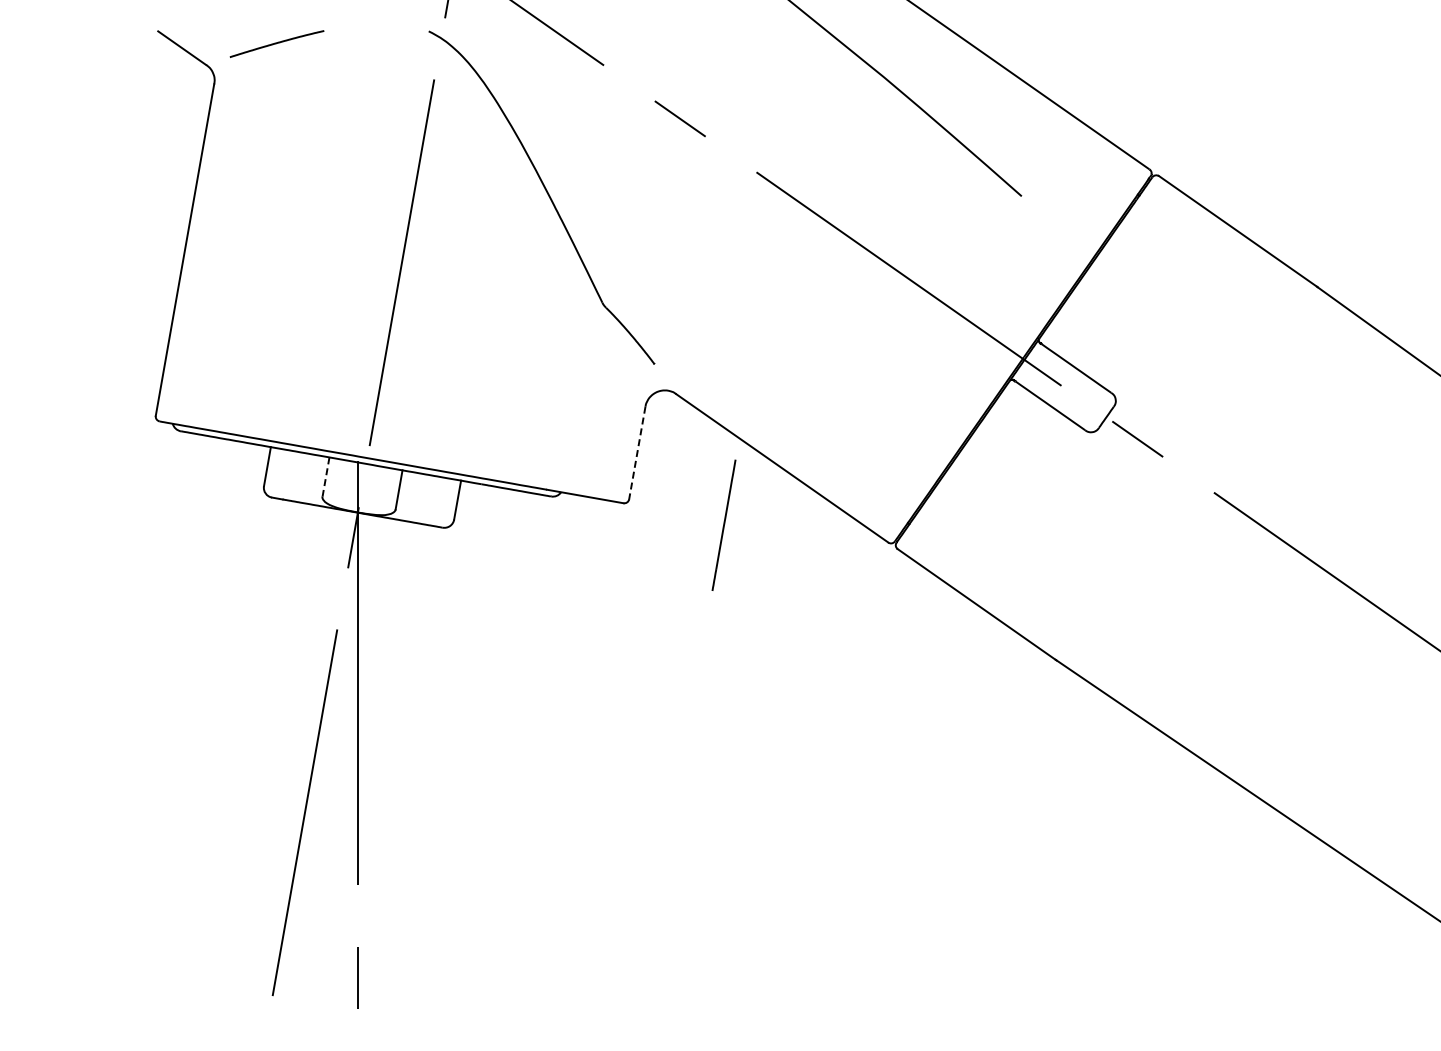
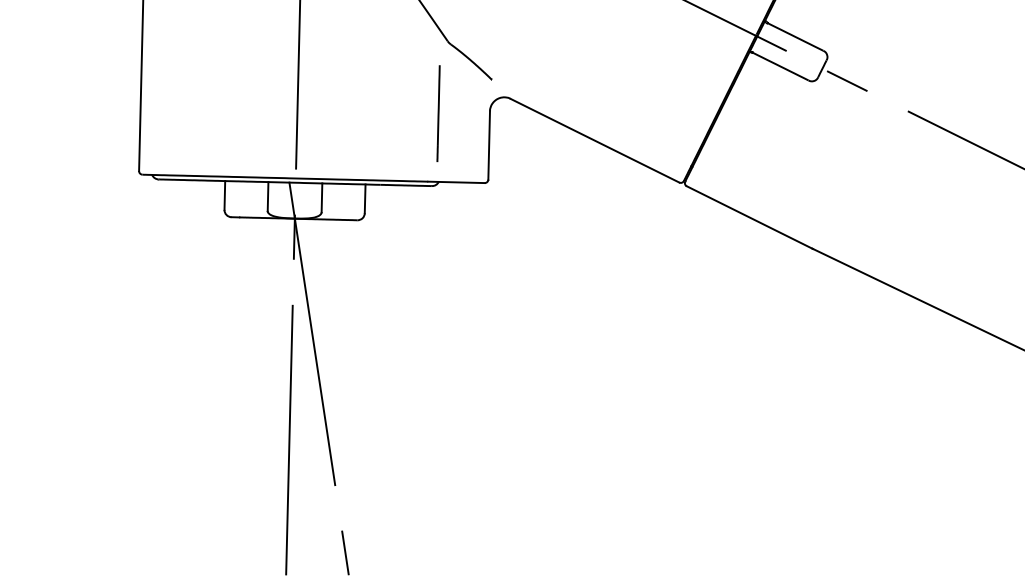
line: (637, 453) -> (489, 145), dashed -> solid
line: (326, 476) -> (268, 196), dashed -> solid
line: (723, 524) -> (438, 113), moved

